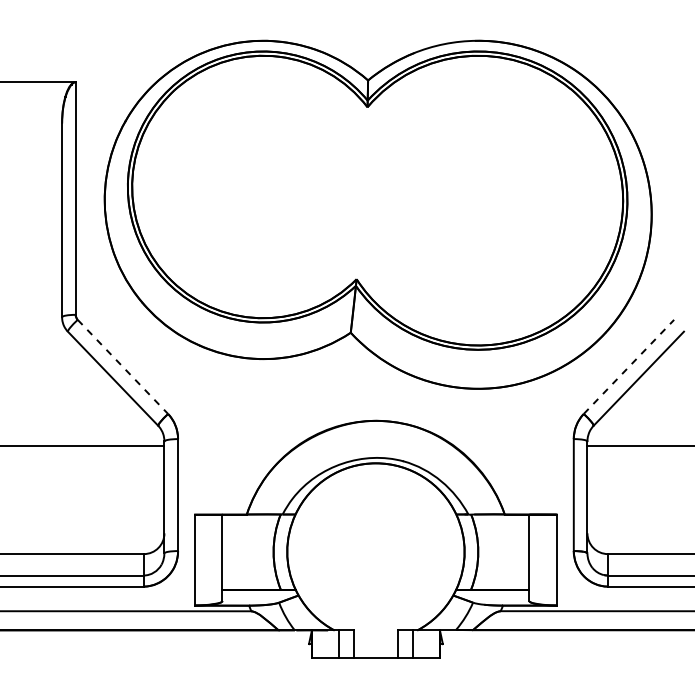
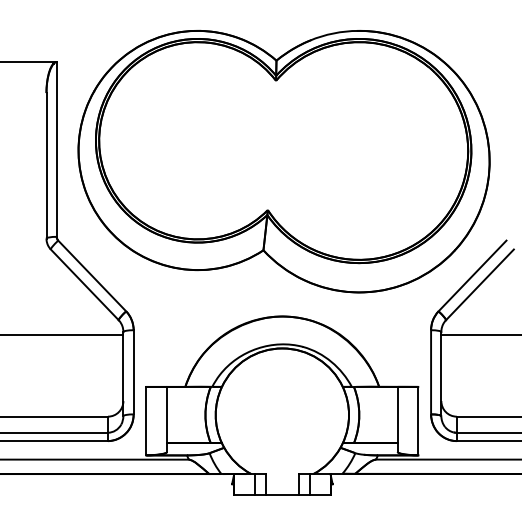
line: (629, 366) -> (472, 275), dashed -> solid
line: (123, 367) -> (92, 276), dashed -> solid

